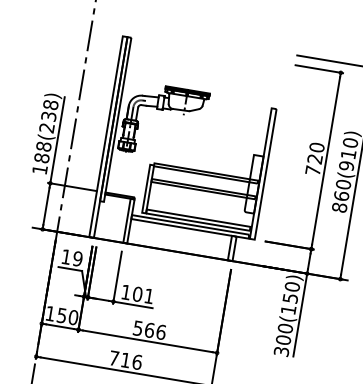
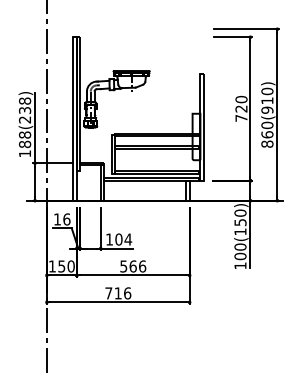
text: (77, 258) -> (66, 219), 19 -> 16
text: (149, 296) -> (128, 239), 101 -> 104
text: (281, 351) -> (240, 265), 300(150) -> 100(150)

